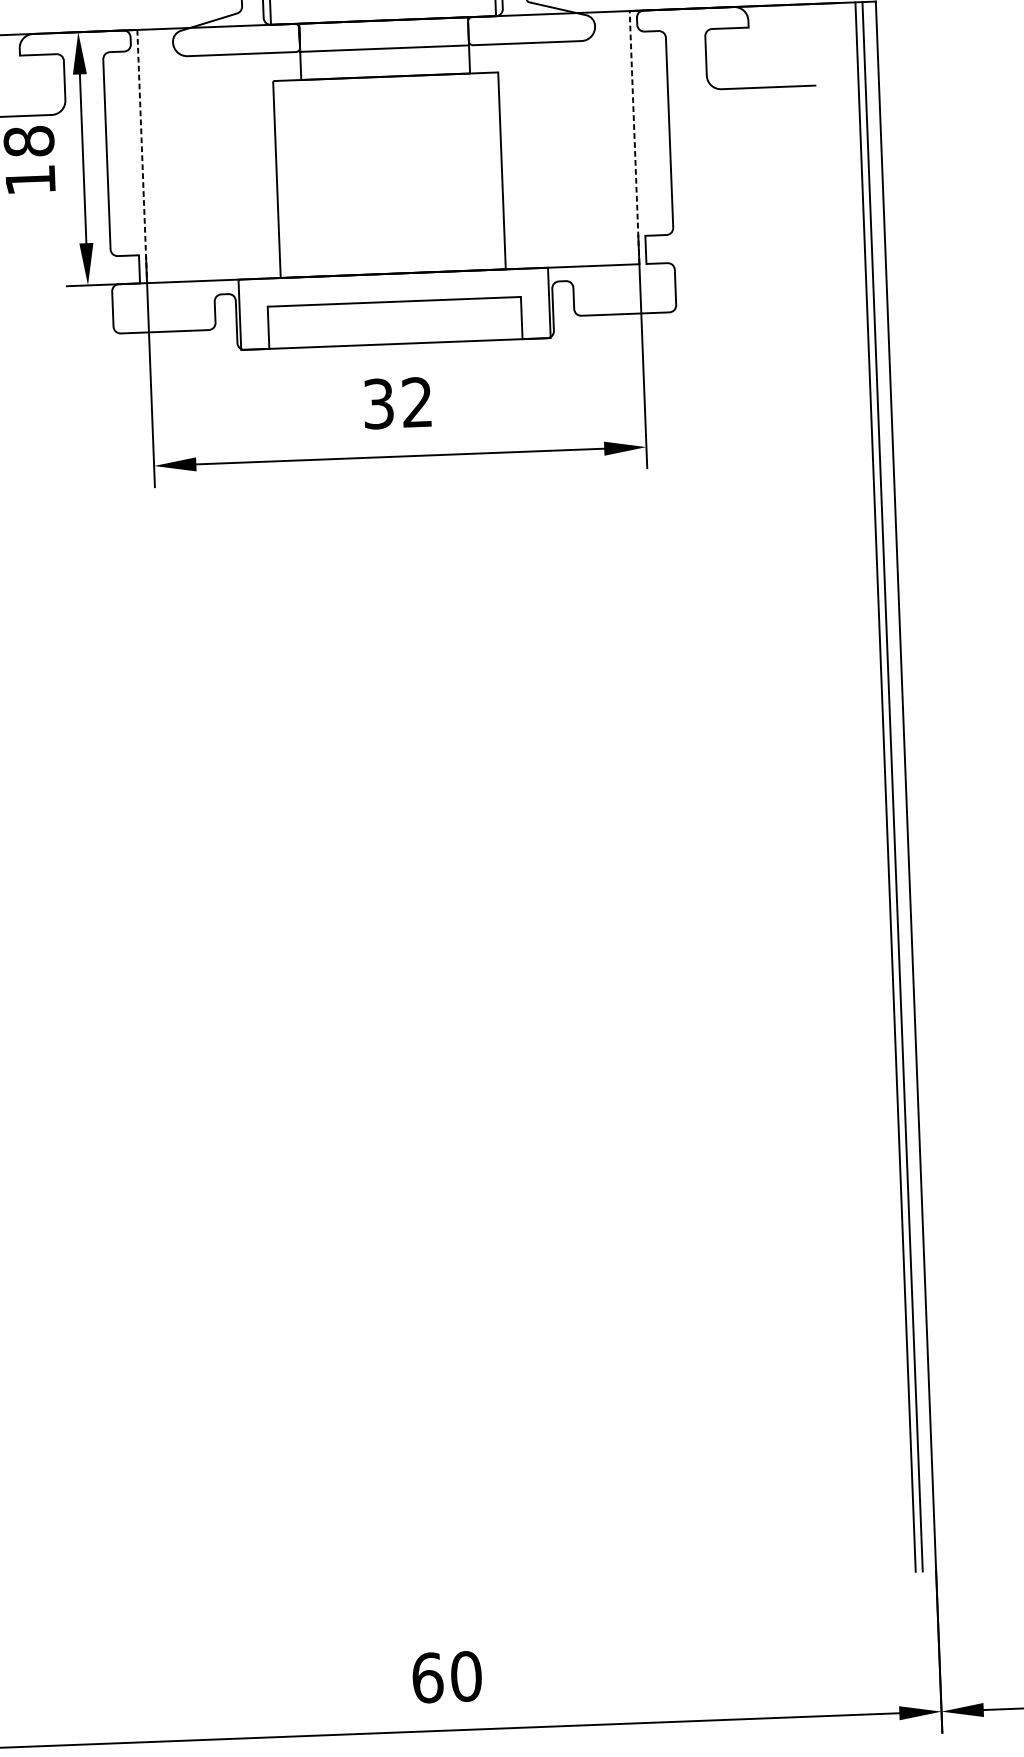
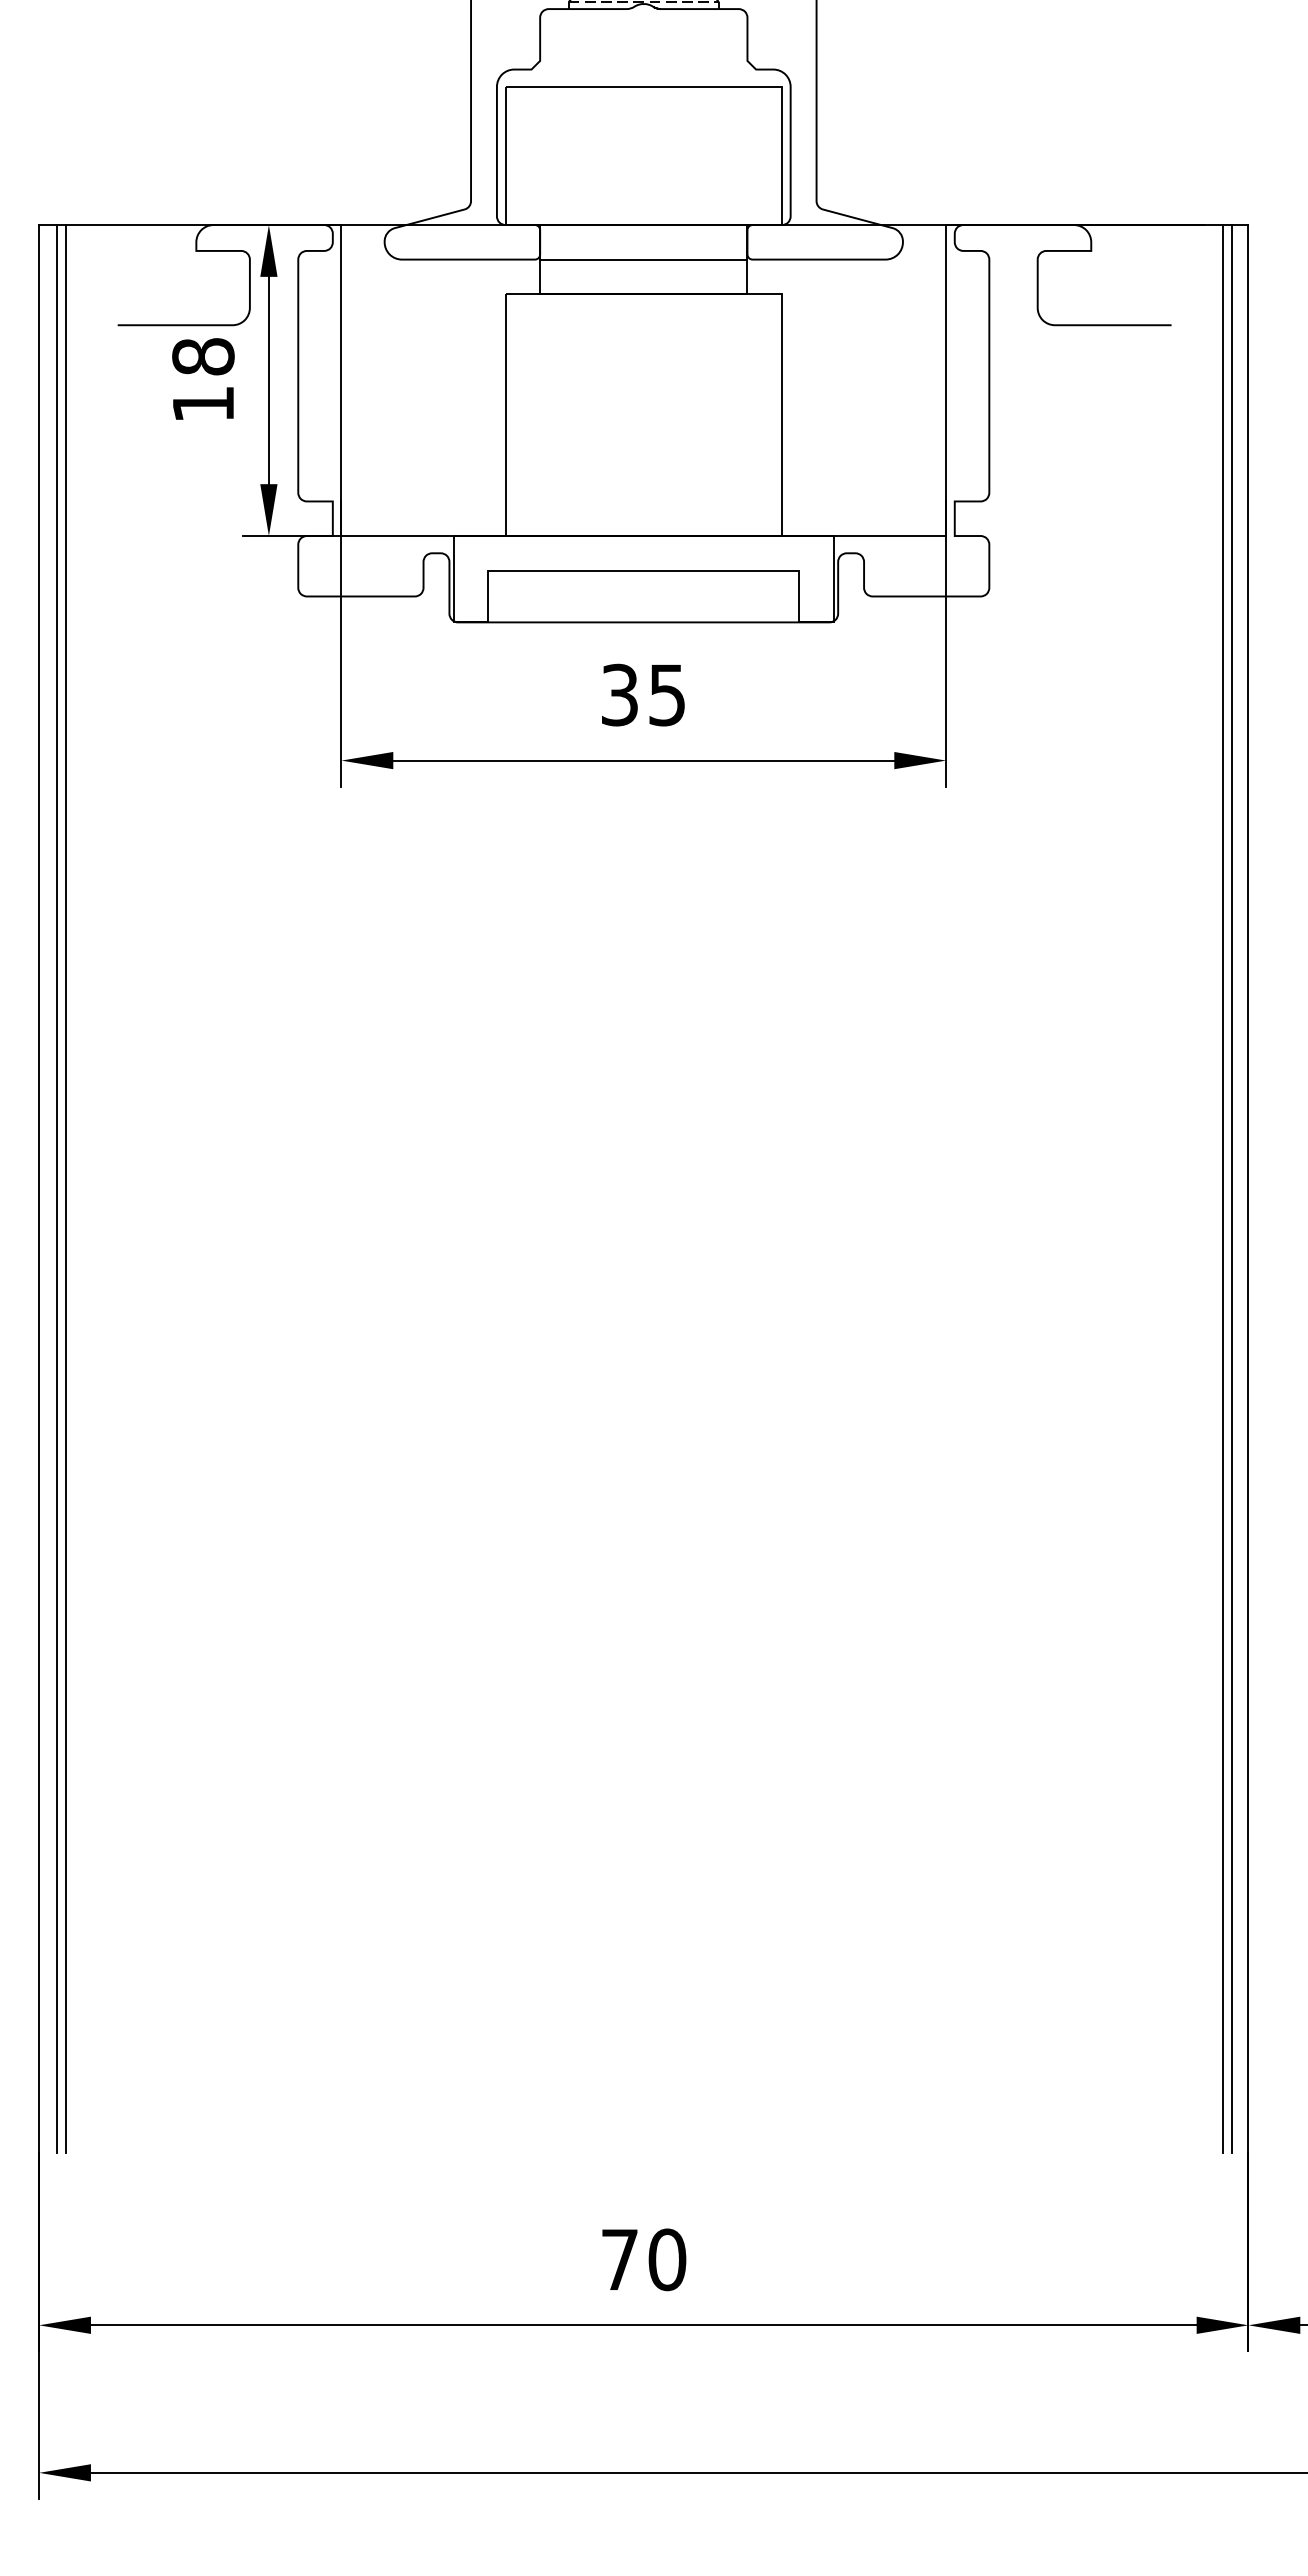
line: (634, 137) -> (946, 380), dashed -> solid
line: (142, 157) -> (341, 381), dashed -> solid
text: (416, 402) -> (666, 694), 32 -> 35
text: (428, 1677) -> (620, 2259), 60 -> 70

